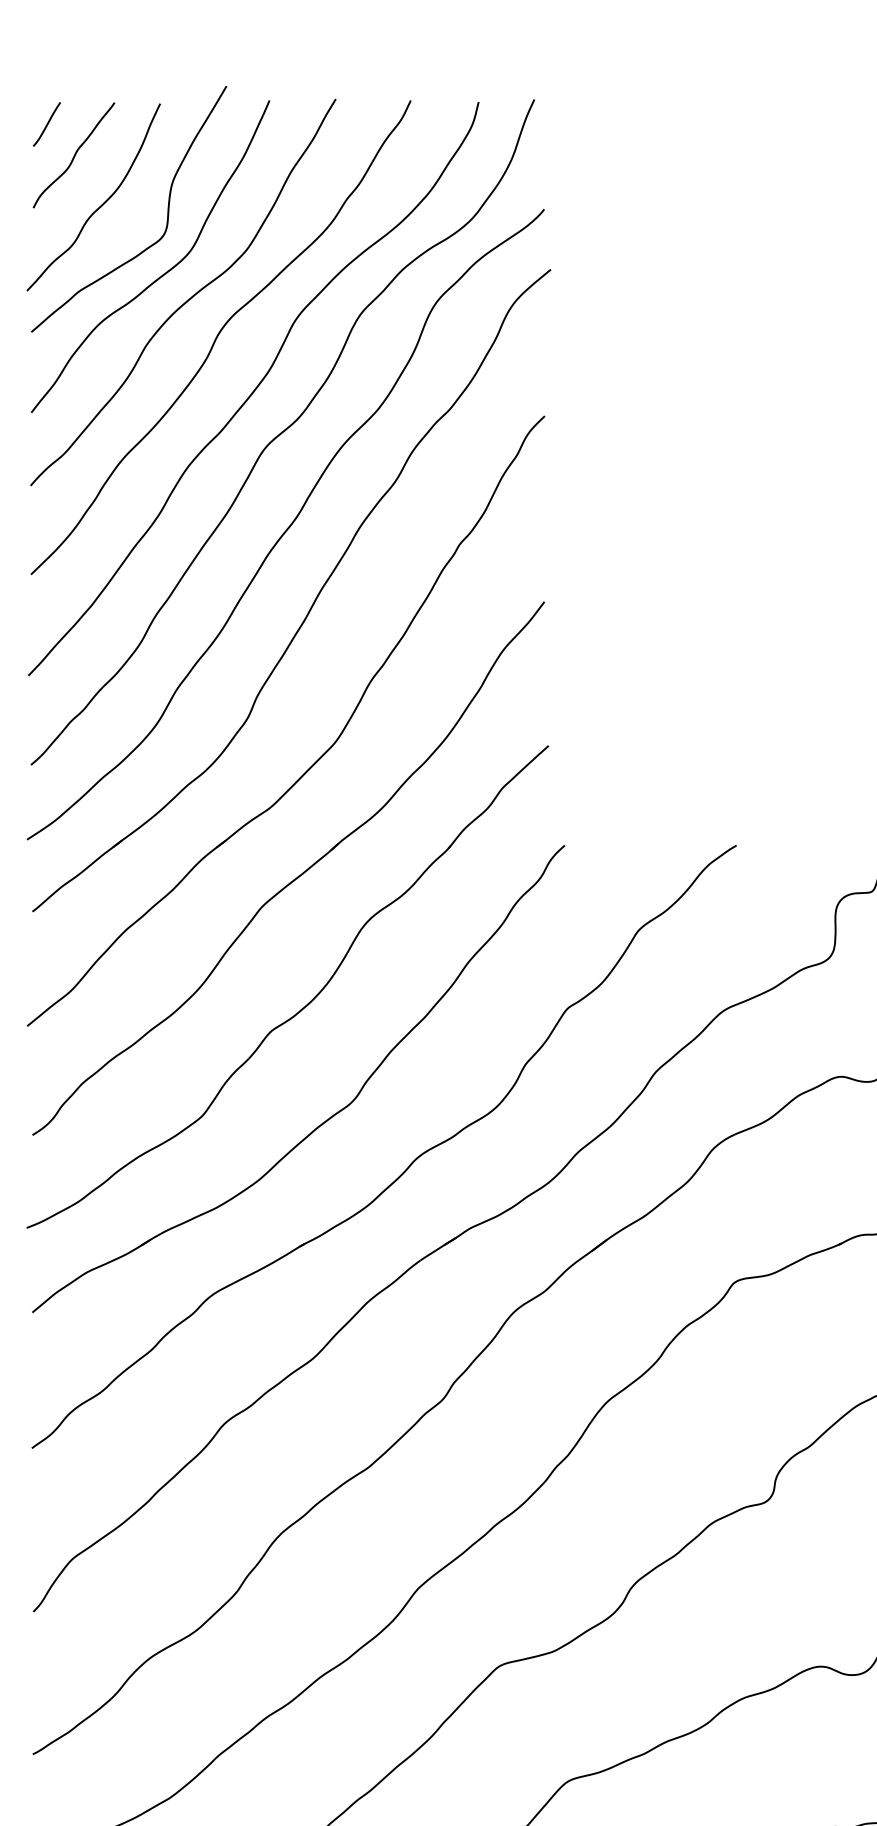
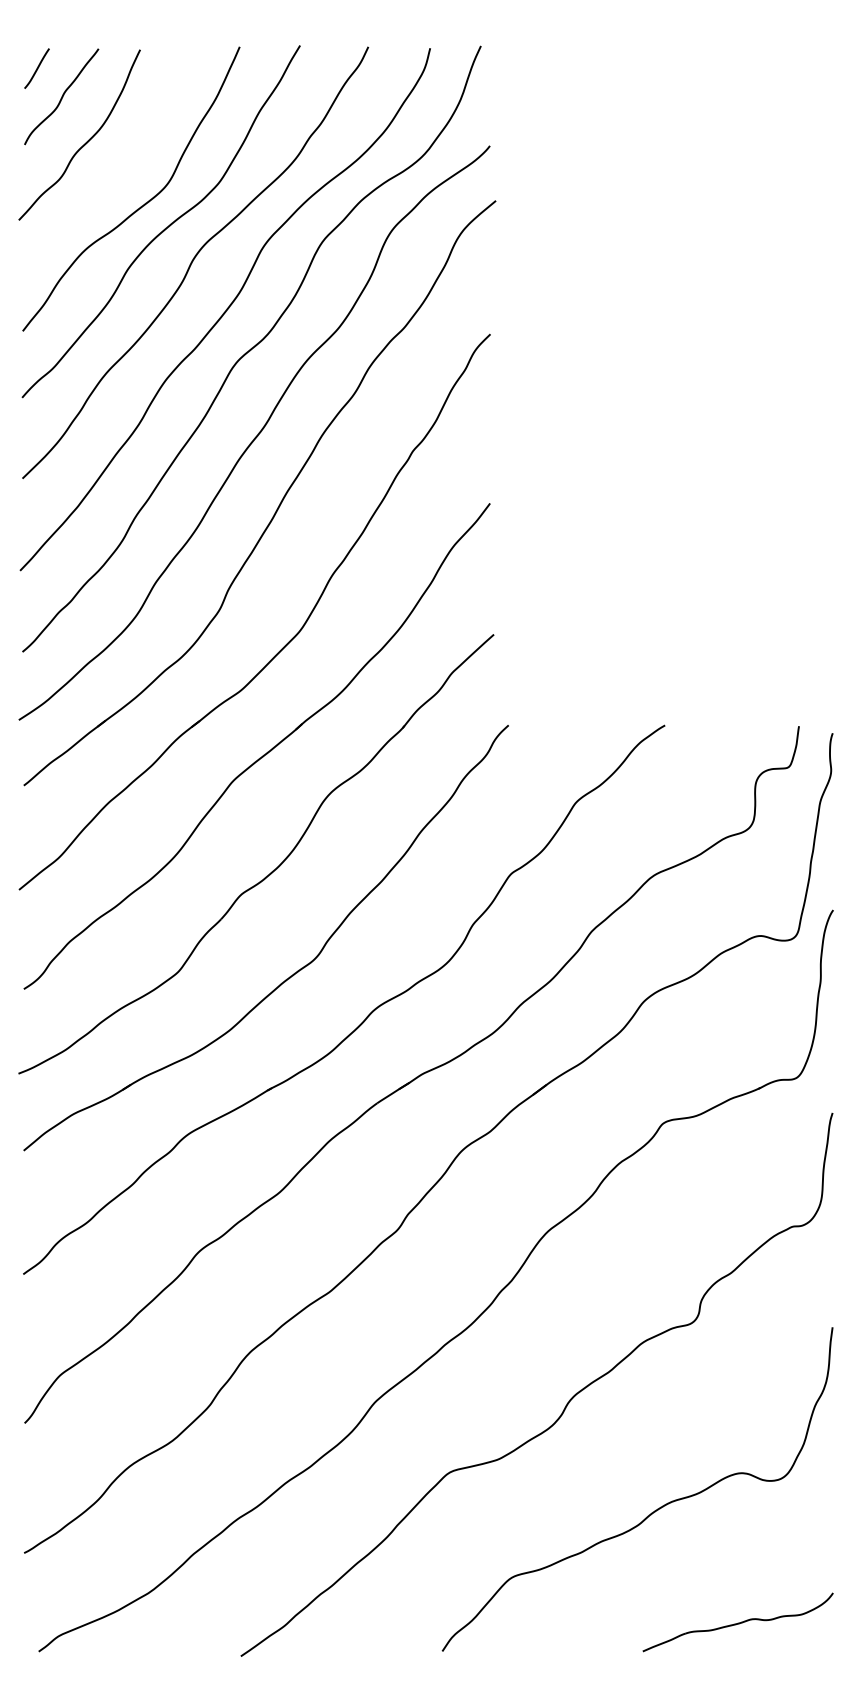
curve: (167, 208) -> (146, 145), removed

